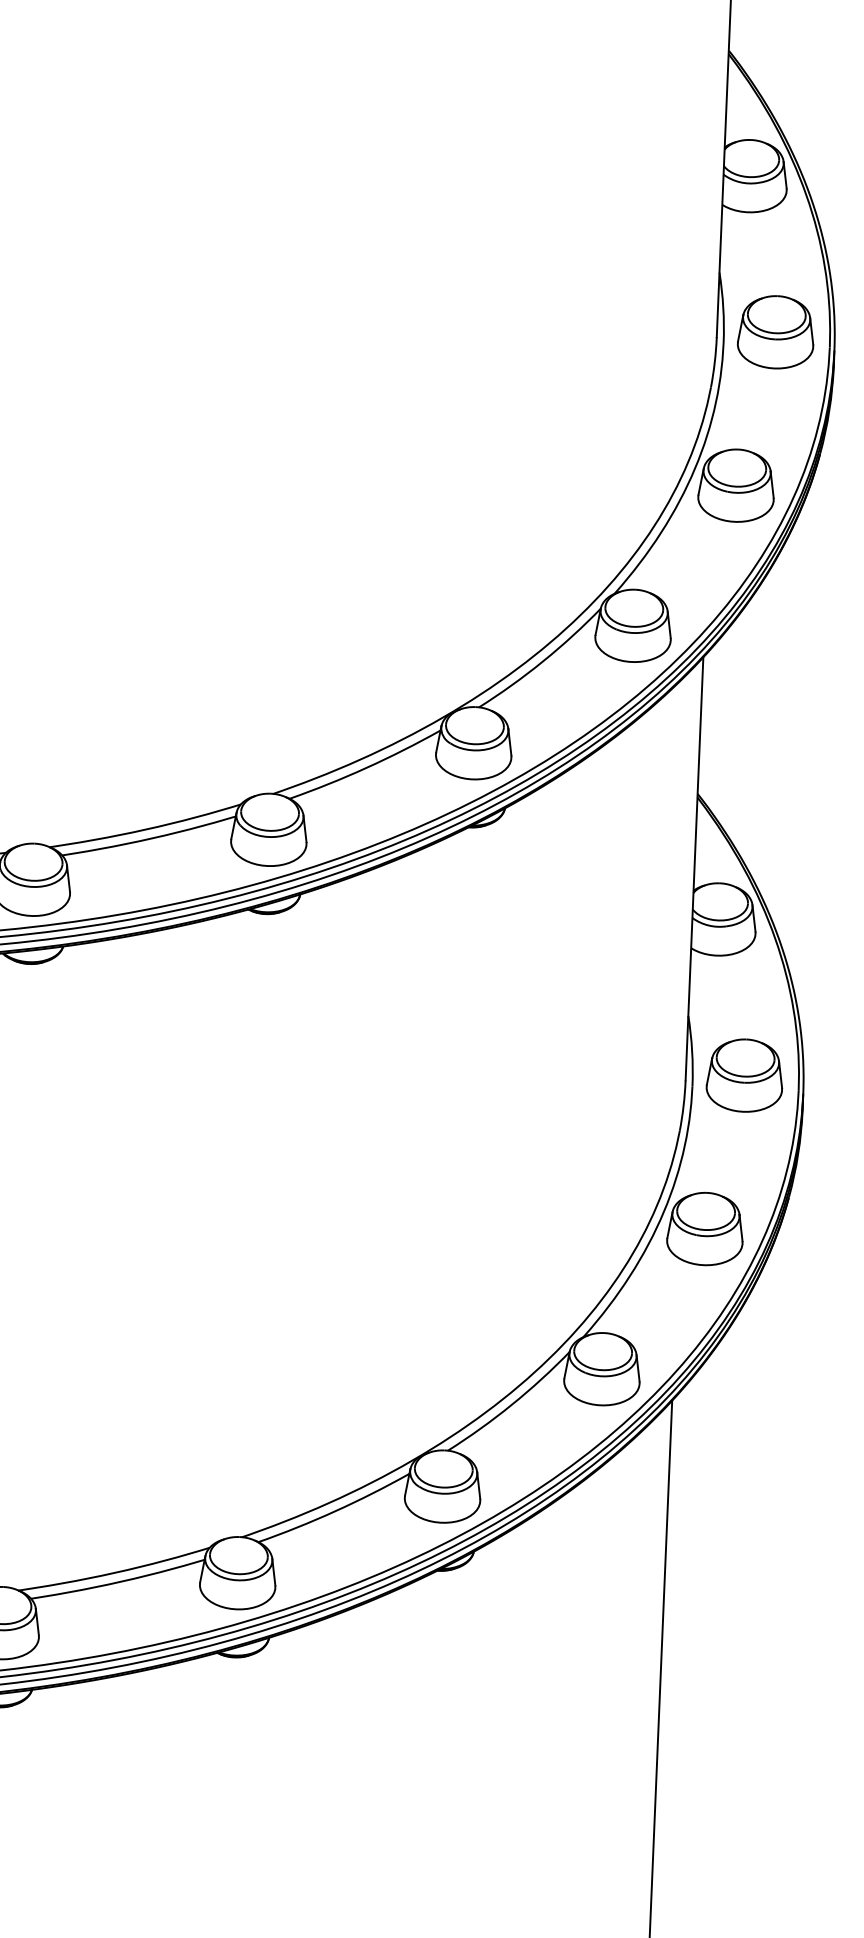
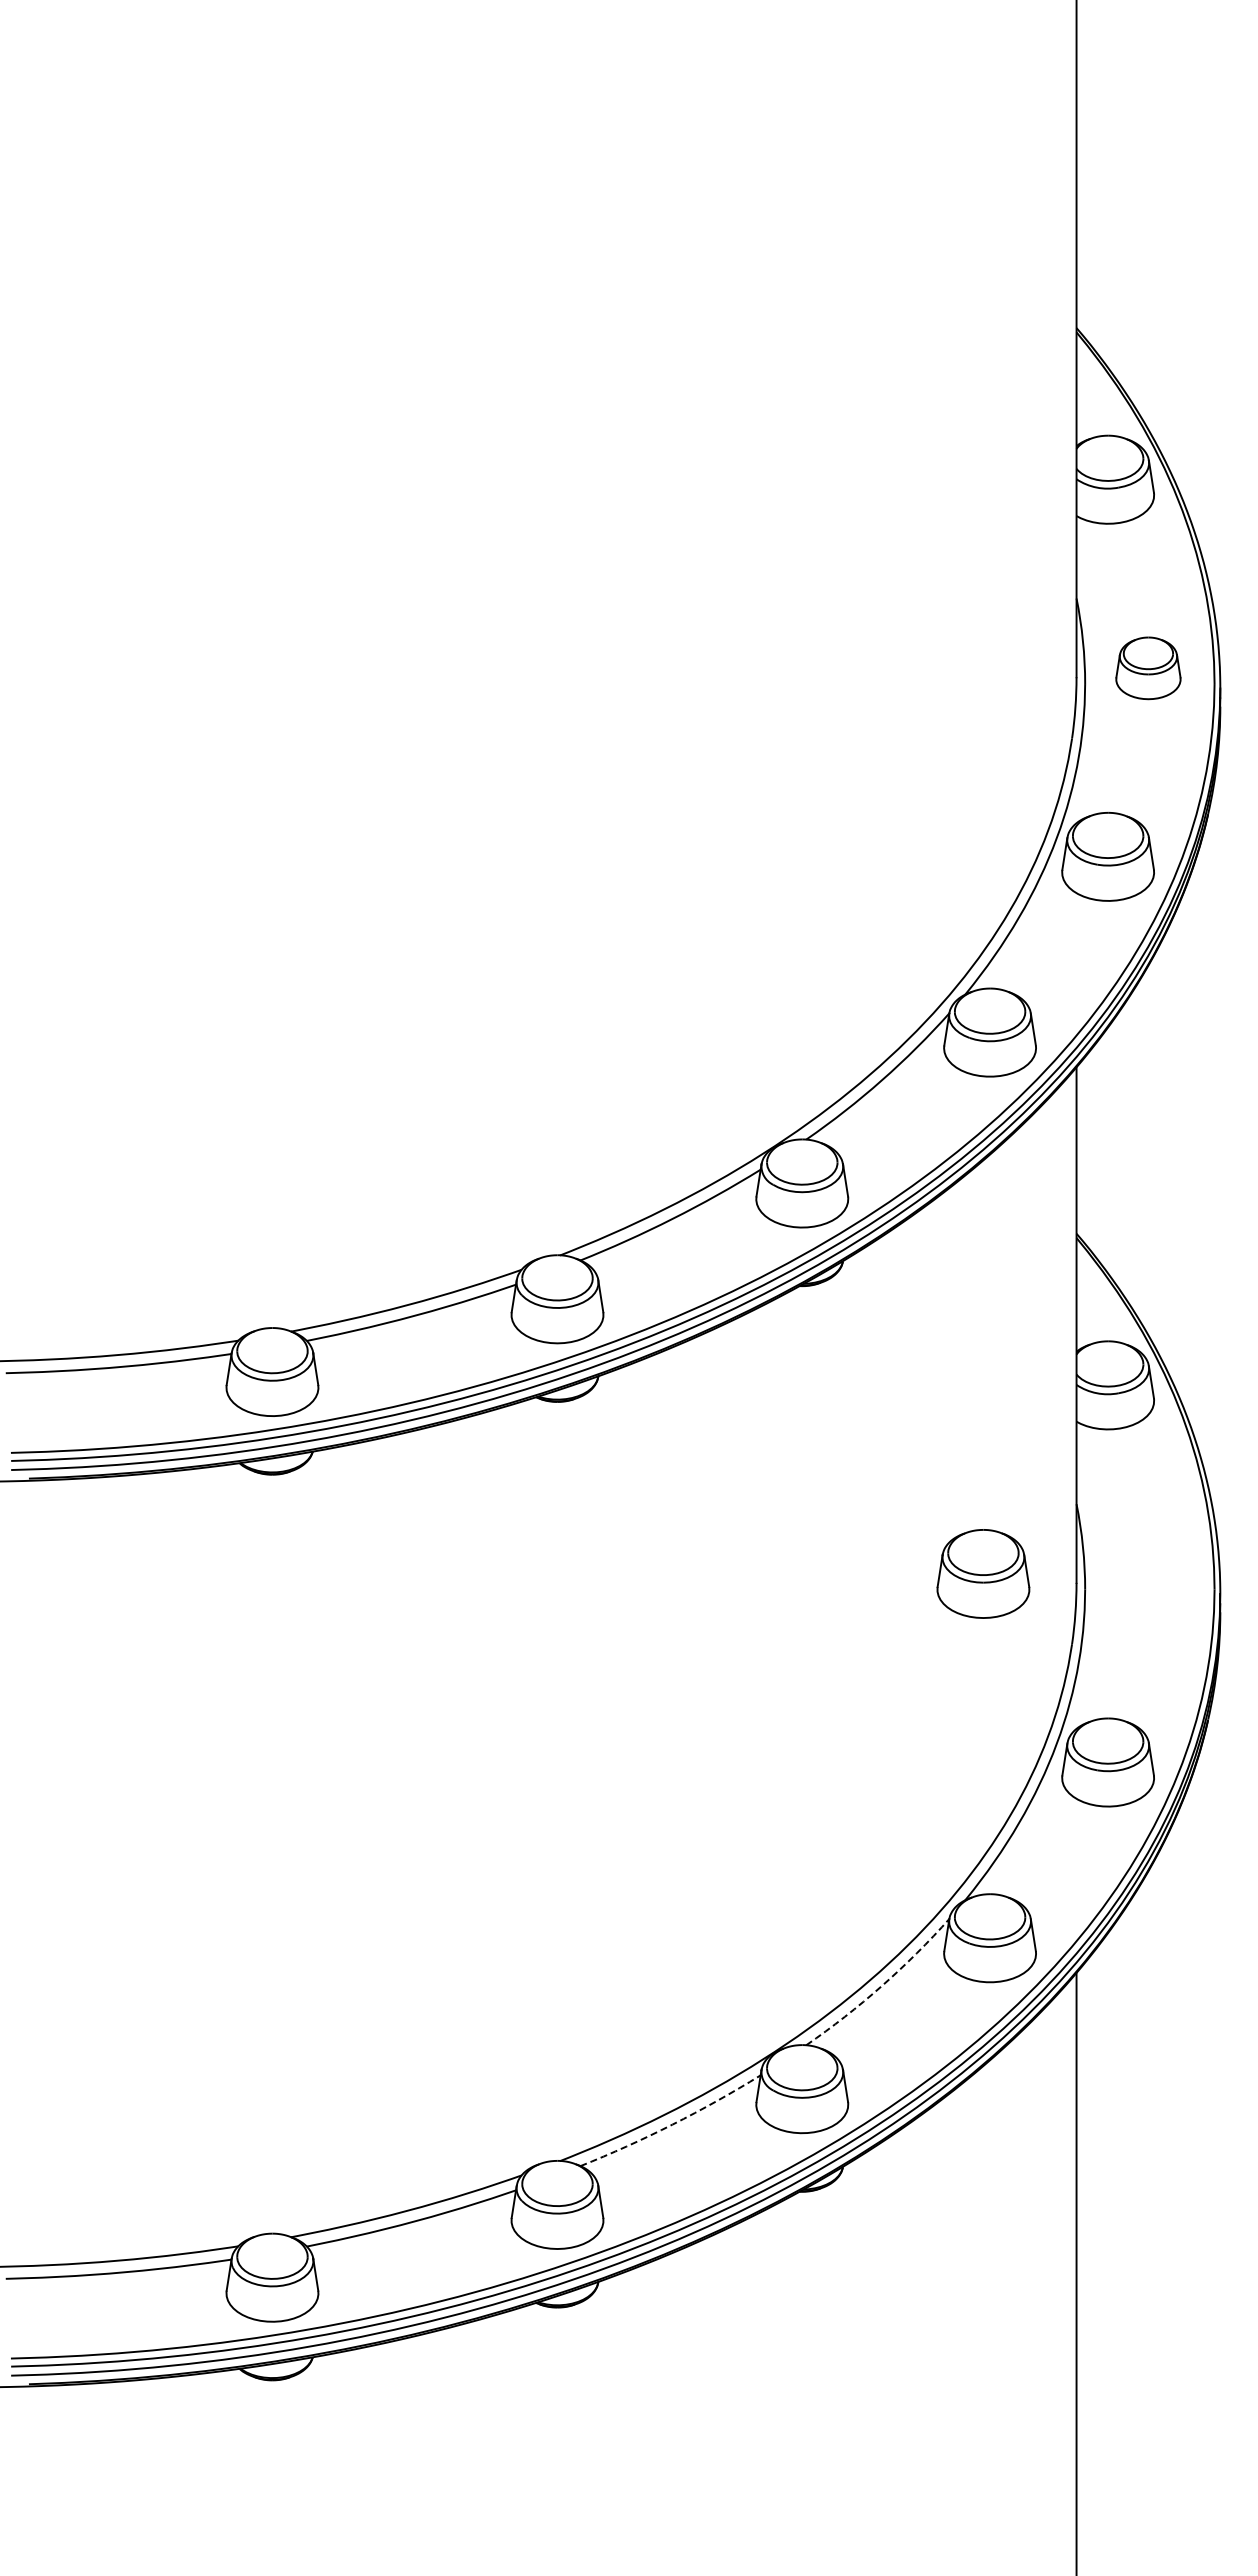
part: (776, 332) -> (1148, 668), size x0.7
part: (745, 1075) -> (983, 1573), moved
arc: (511, 1405) -> (881, 1986), solid -> dashed
arc: (335, 1511) -> (672, 2124), solid -> dashed

